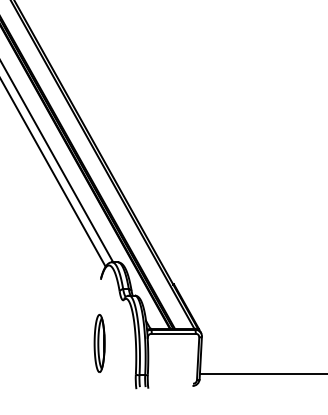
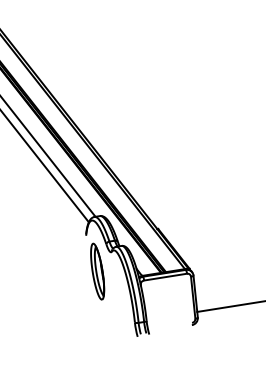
part: (99, 343) -> (97, 271), moved

